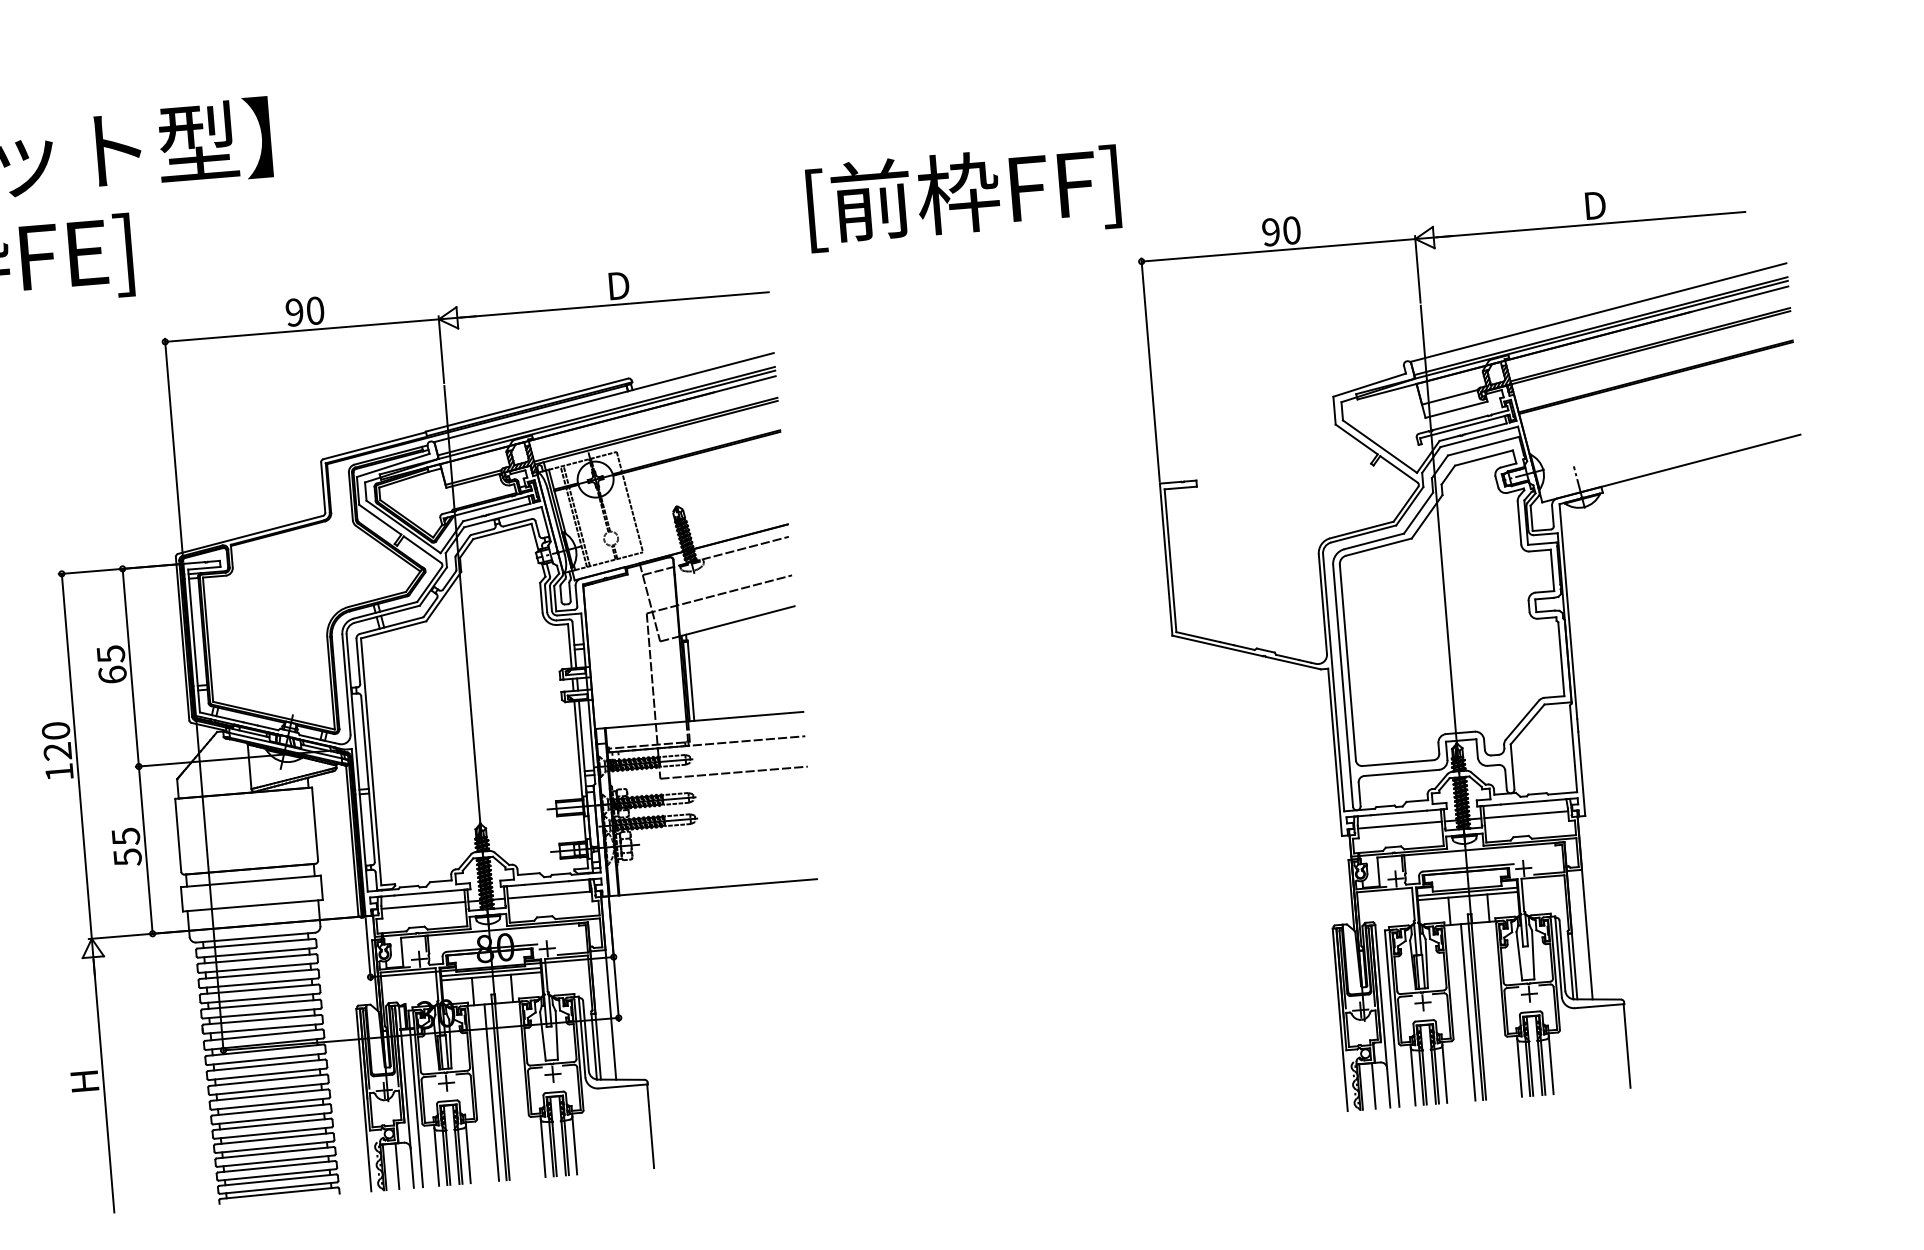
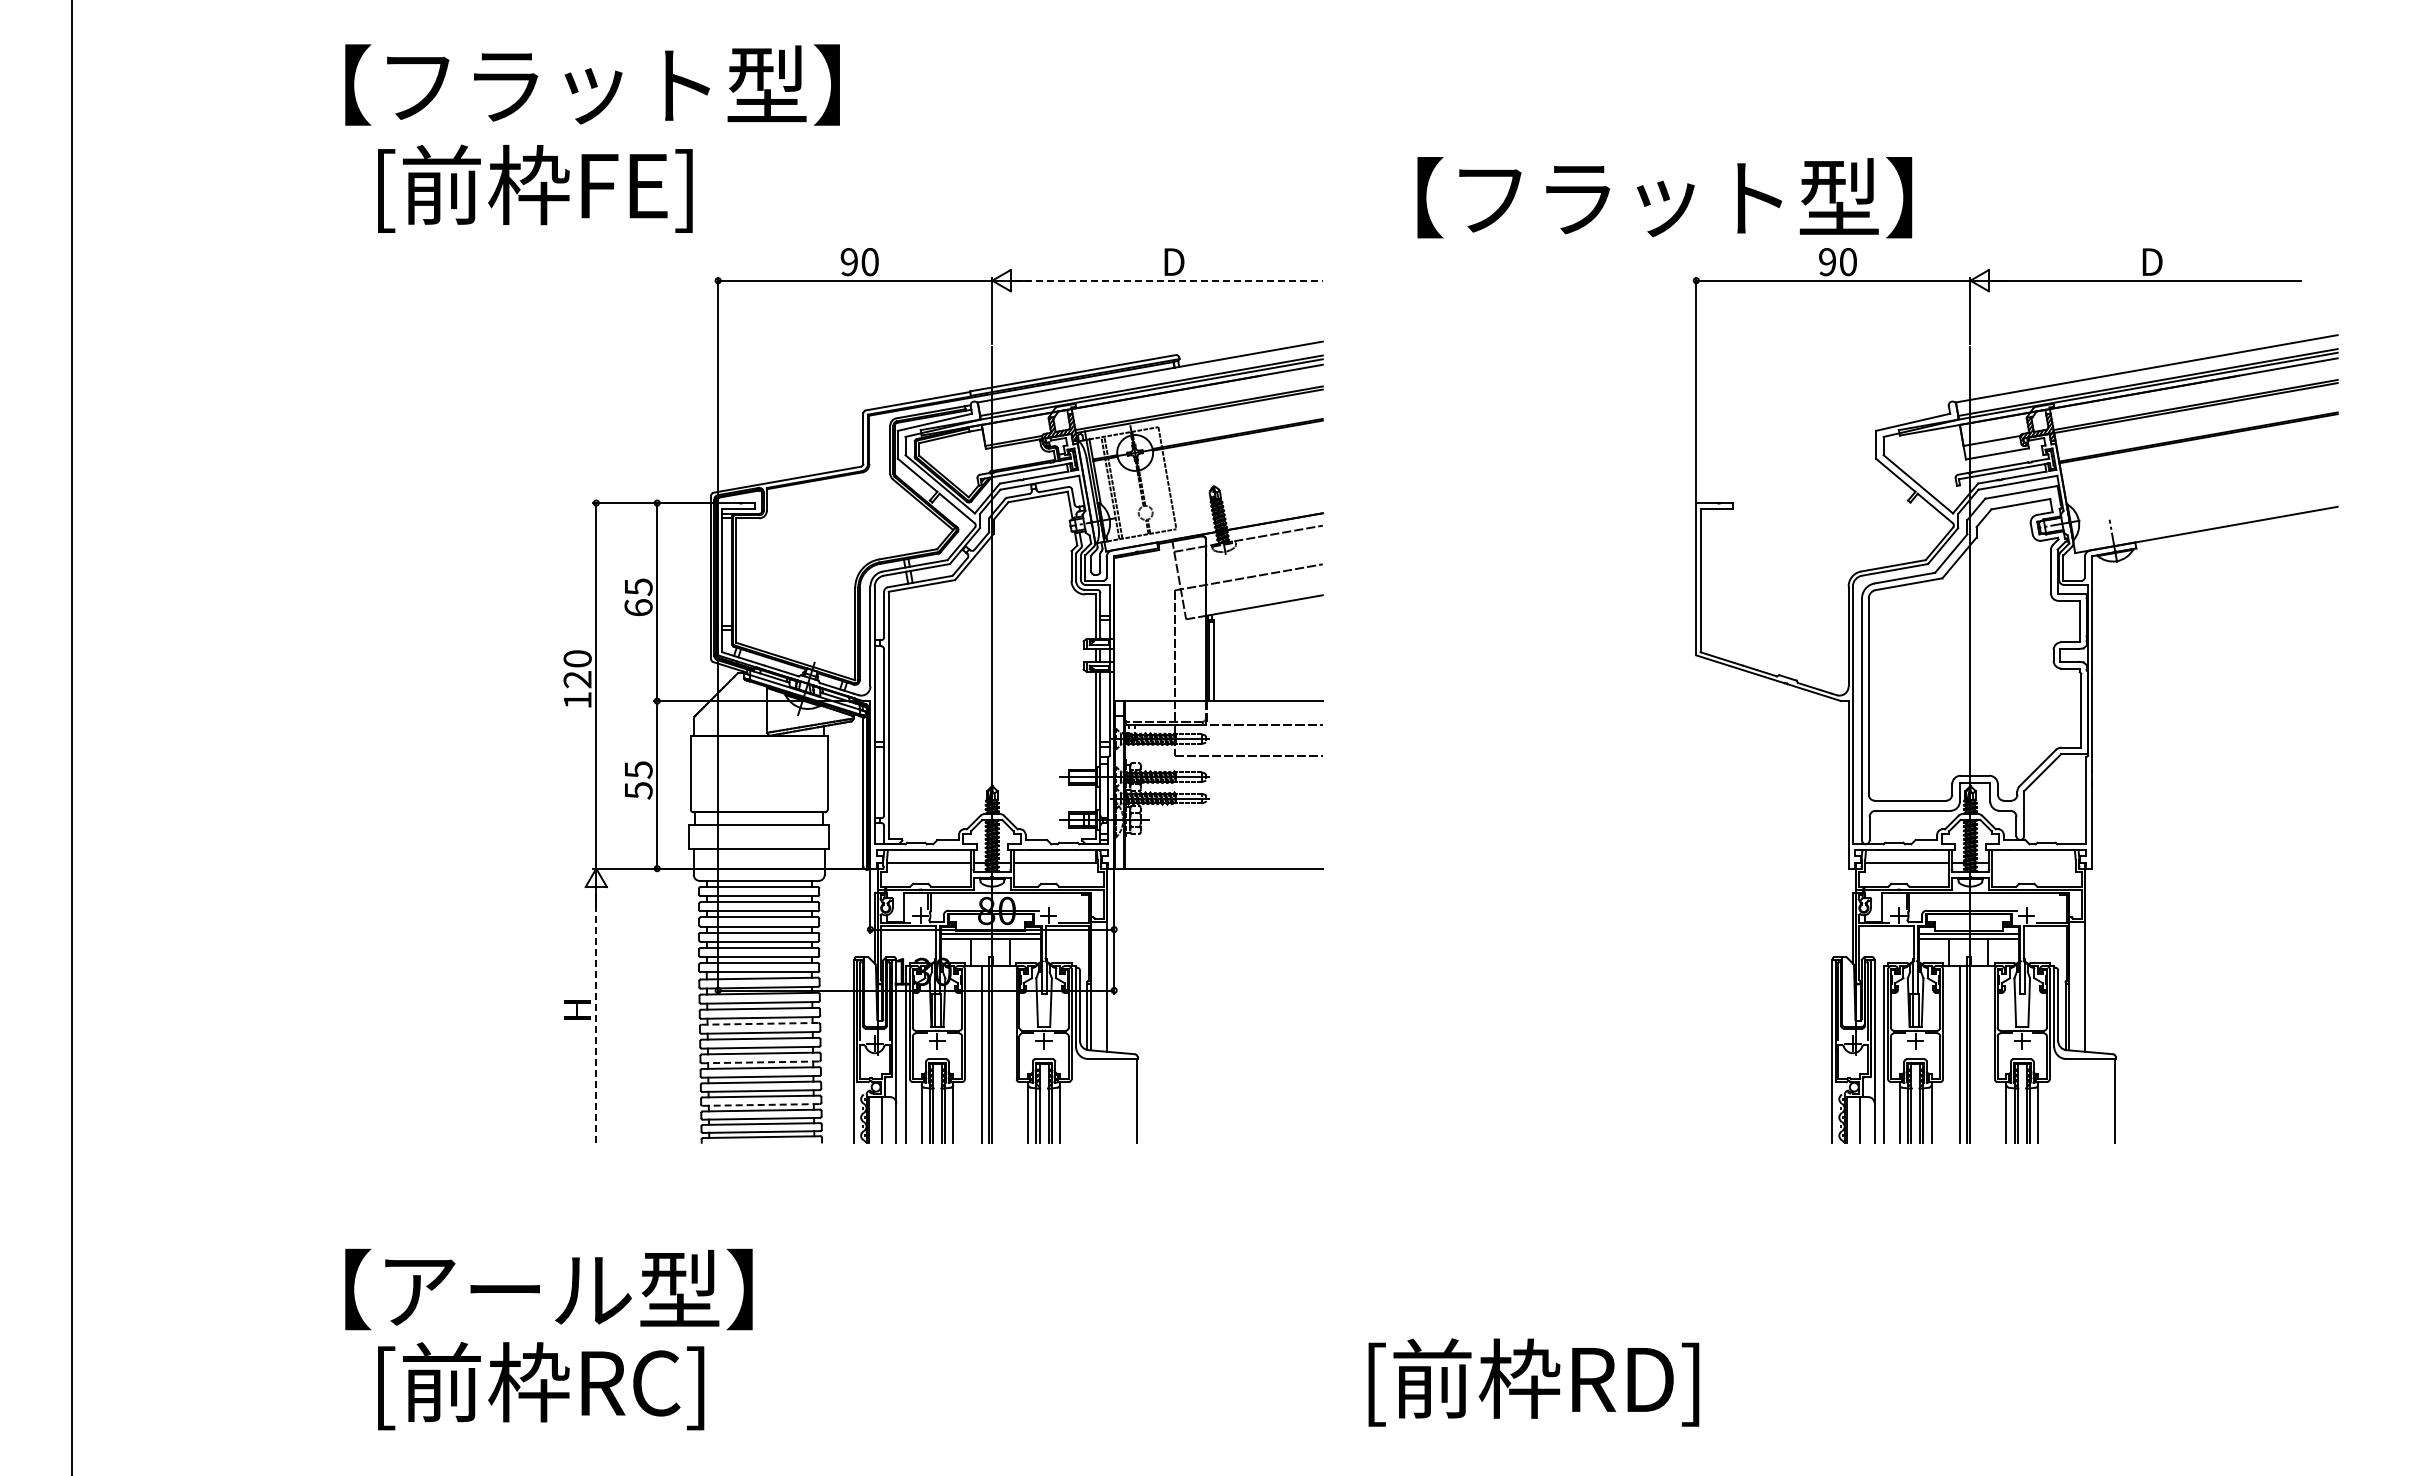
text: (1079, 187) -> (1640, 201), [前枠FF] -> 【フラット型】
line: (614, 304) -> (1168, 280), solid -> dashed
line: (1525, 814) -> (2033, 862), removed
line: (268, 1079) -> (760, 1023), solid -> dashed
line: (104, 1085) -> (596, 1015), solid -> dashed
line: (271, 1118) -> (760, 1062), solid -> dashed
line: (276, 1160) -> (761, 1104), solid -> dashed

